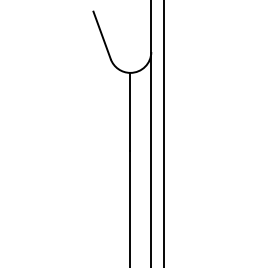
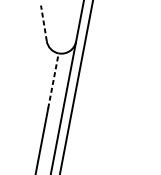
line: (101, 34) -> (43, 22), solid -> dashed
line: (130, 111) -> (53, 80), solid -> dashed

